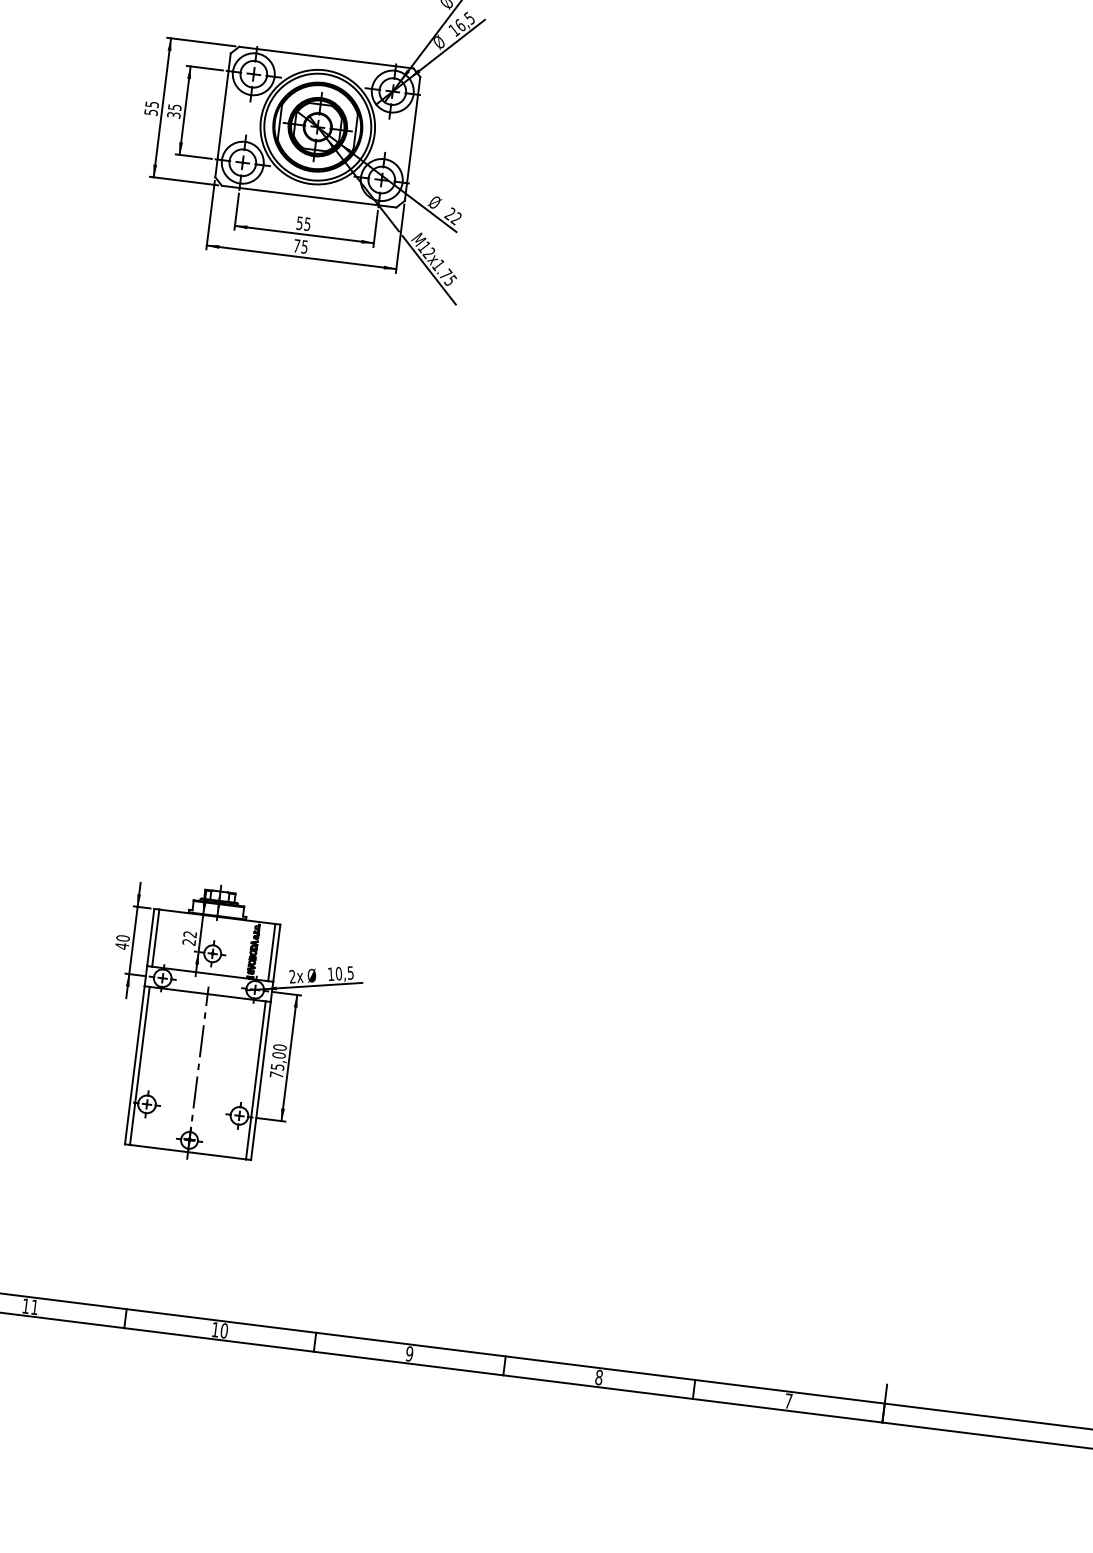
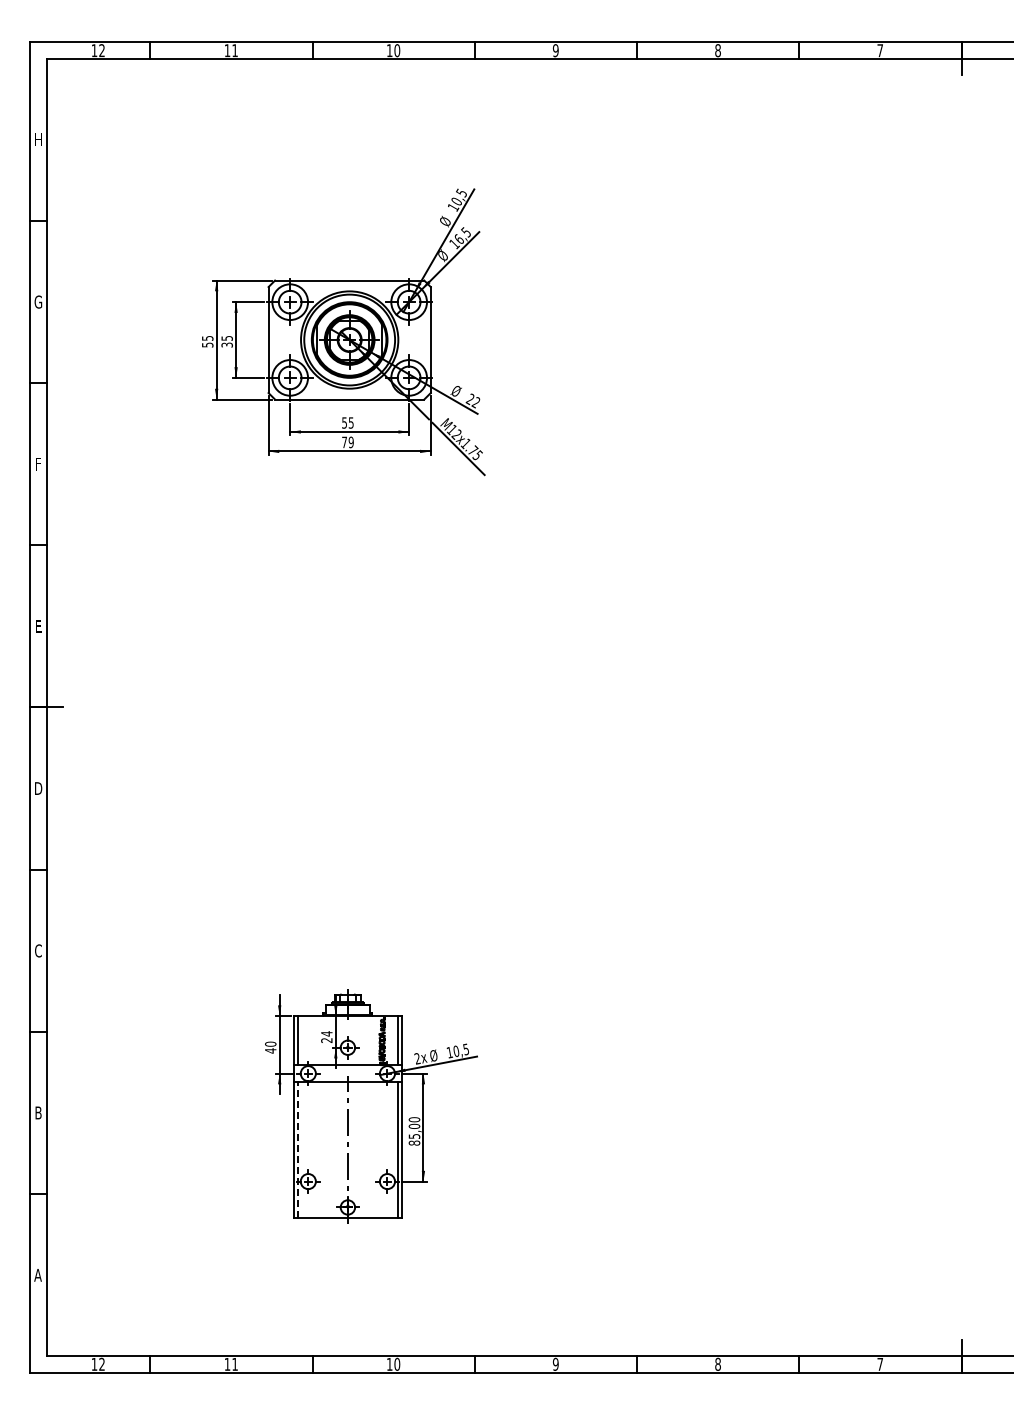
text: (303, 245) -> (350, 441), 75 -> 79
text: (189, 934) -> (326, 1033), 22 -> 24
line: (140, 1065) -> (298, 1149), solid -> dashed
text: (276, 1074) -> (414, 1142), 75,00 -> 85,00

